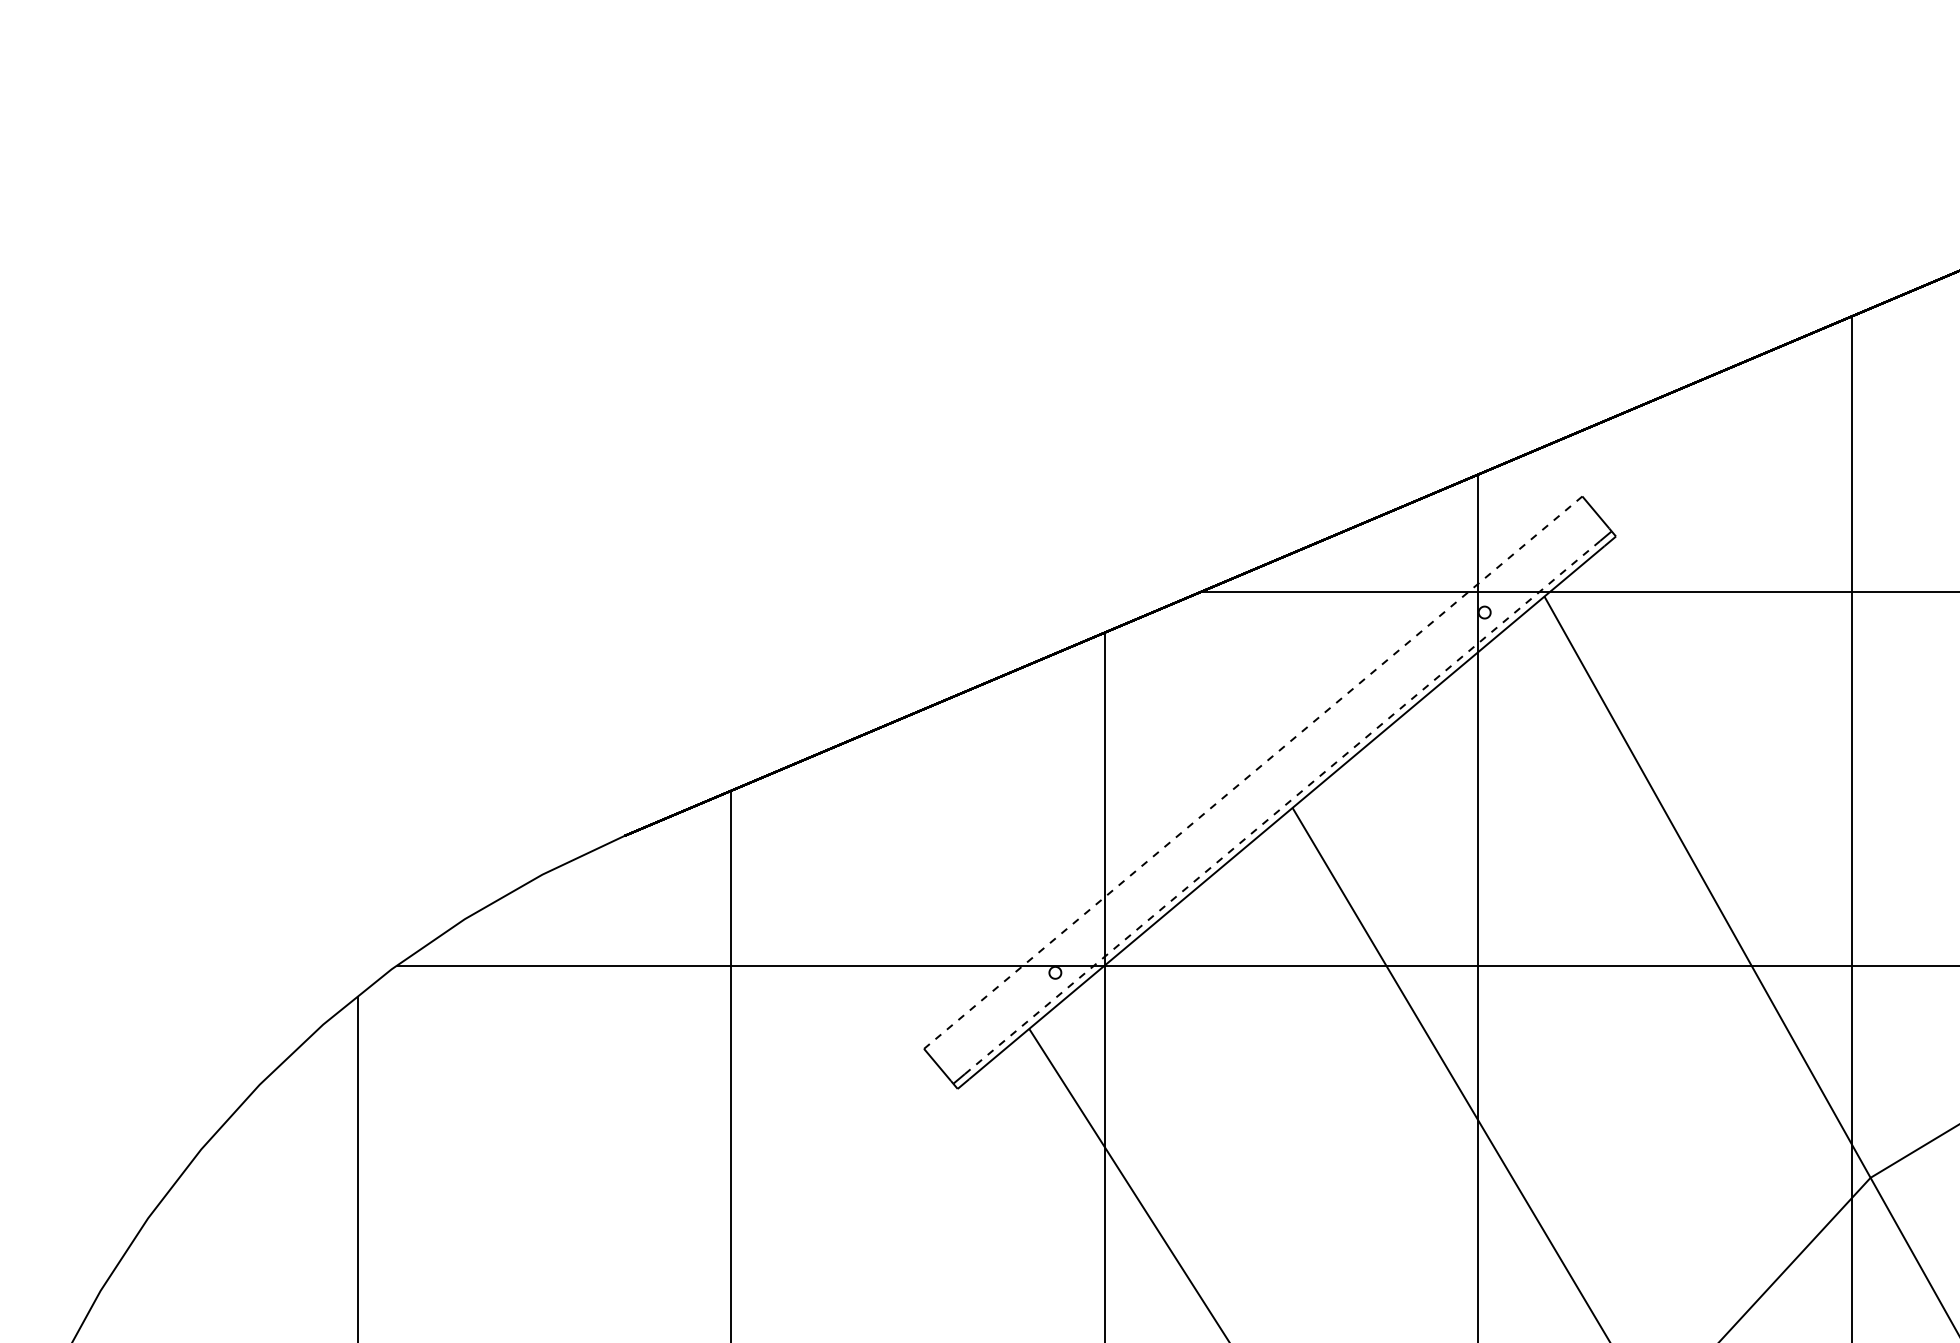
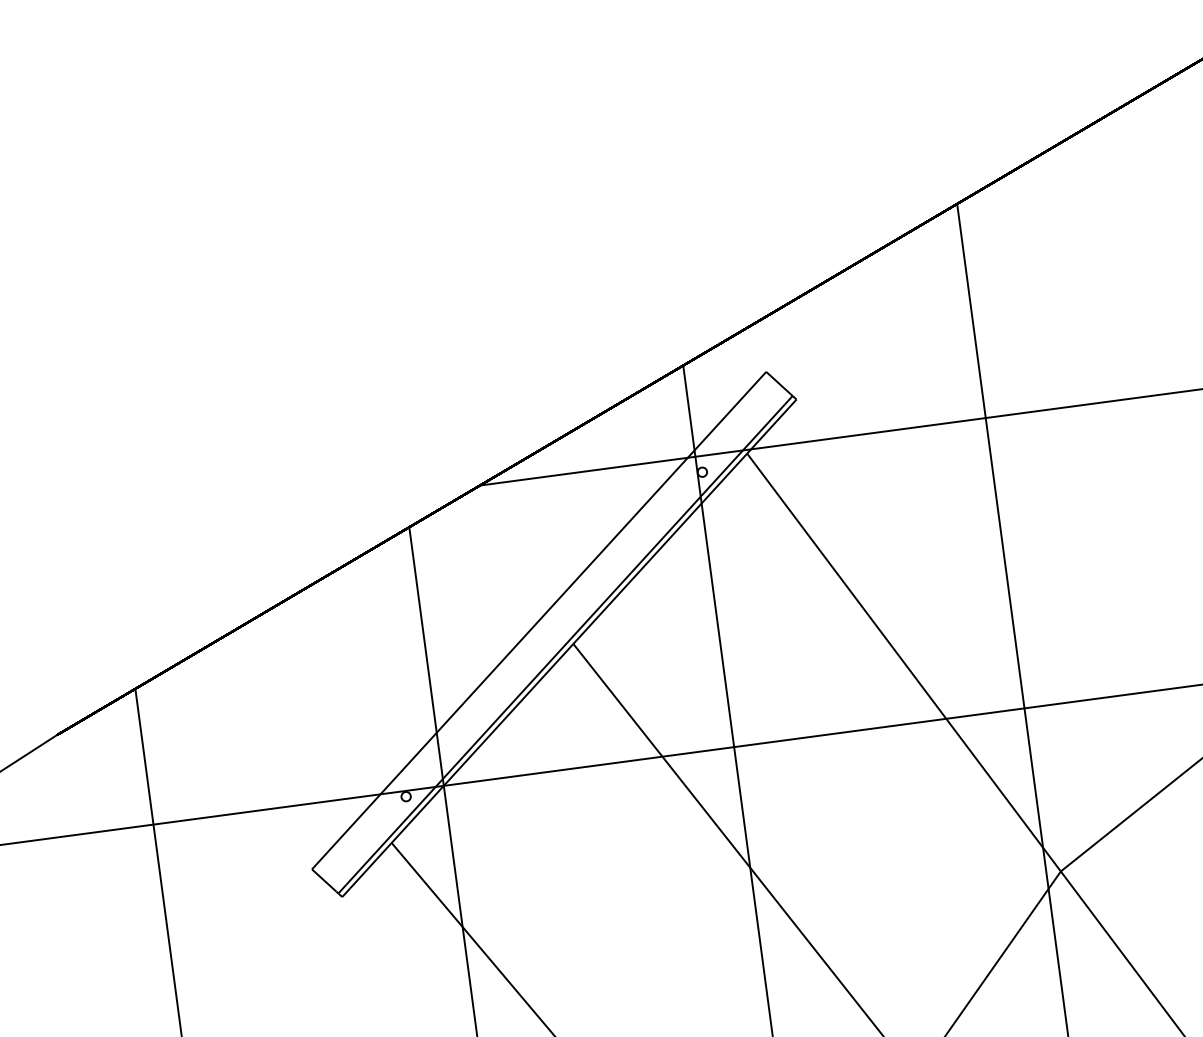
line: (1253, 772) -> (539, 620), dashed -> solid
line: (1282, 807) -> (565, 644), dashed -> solid

